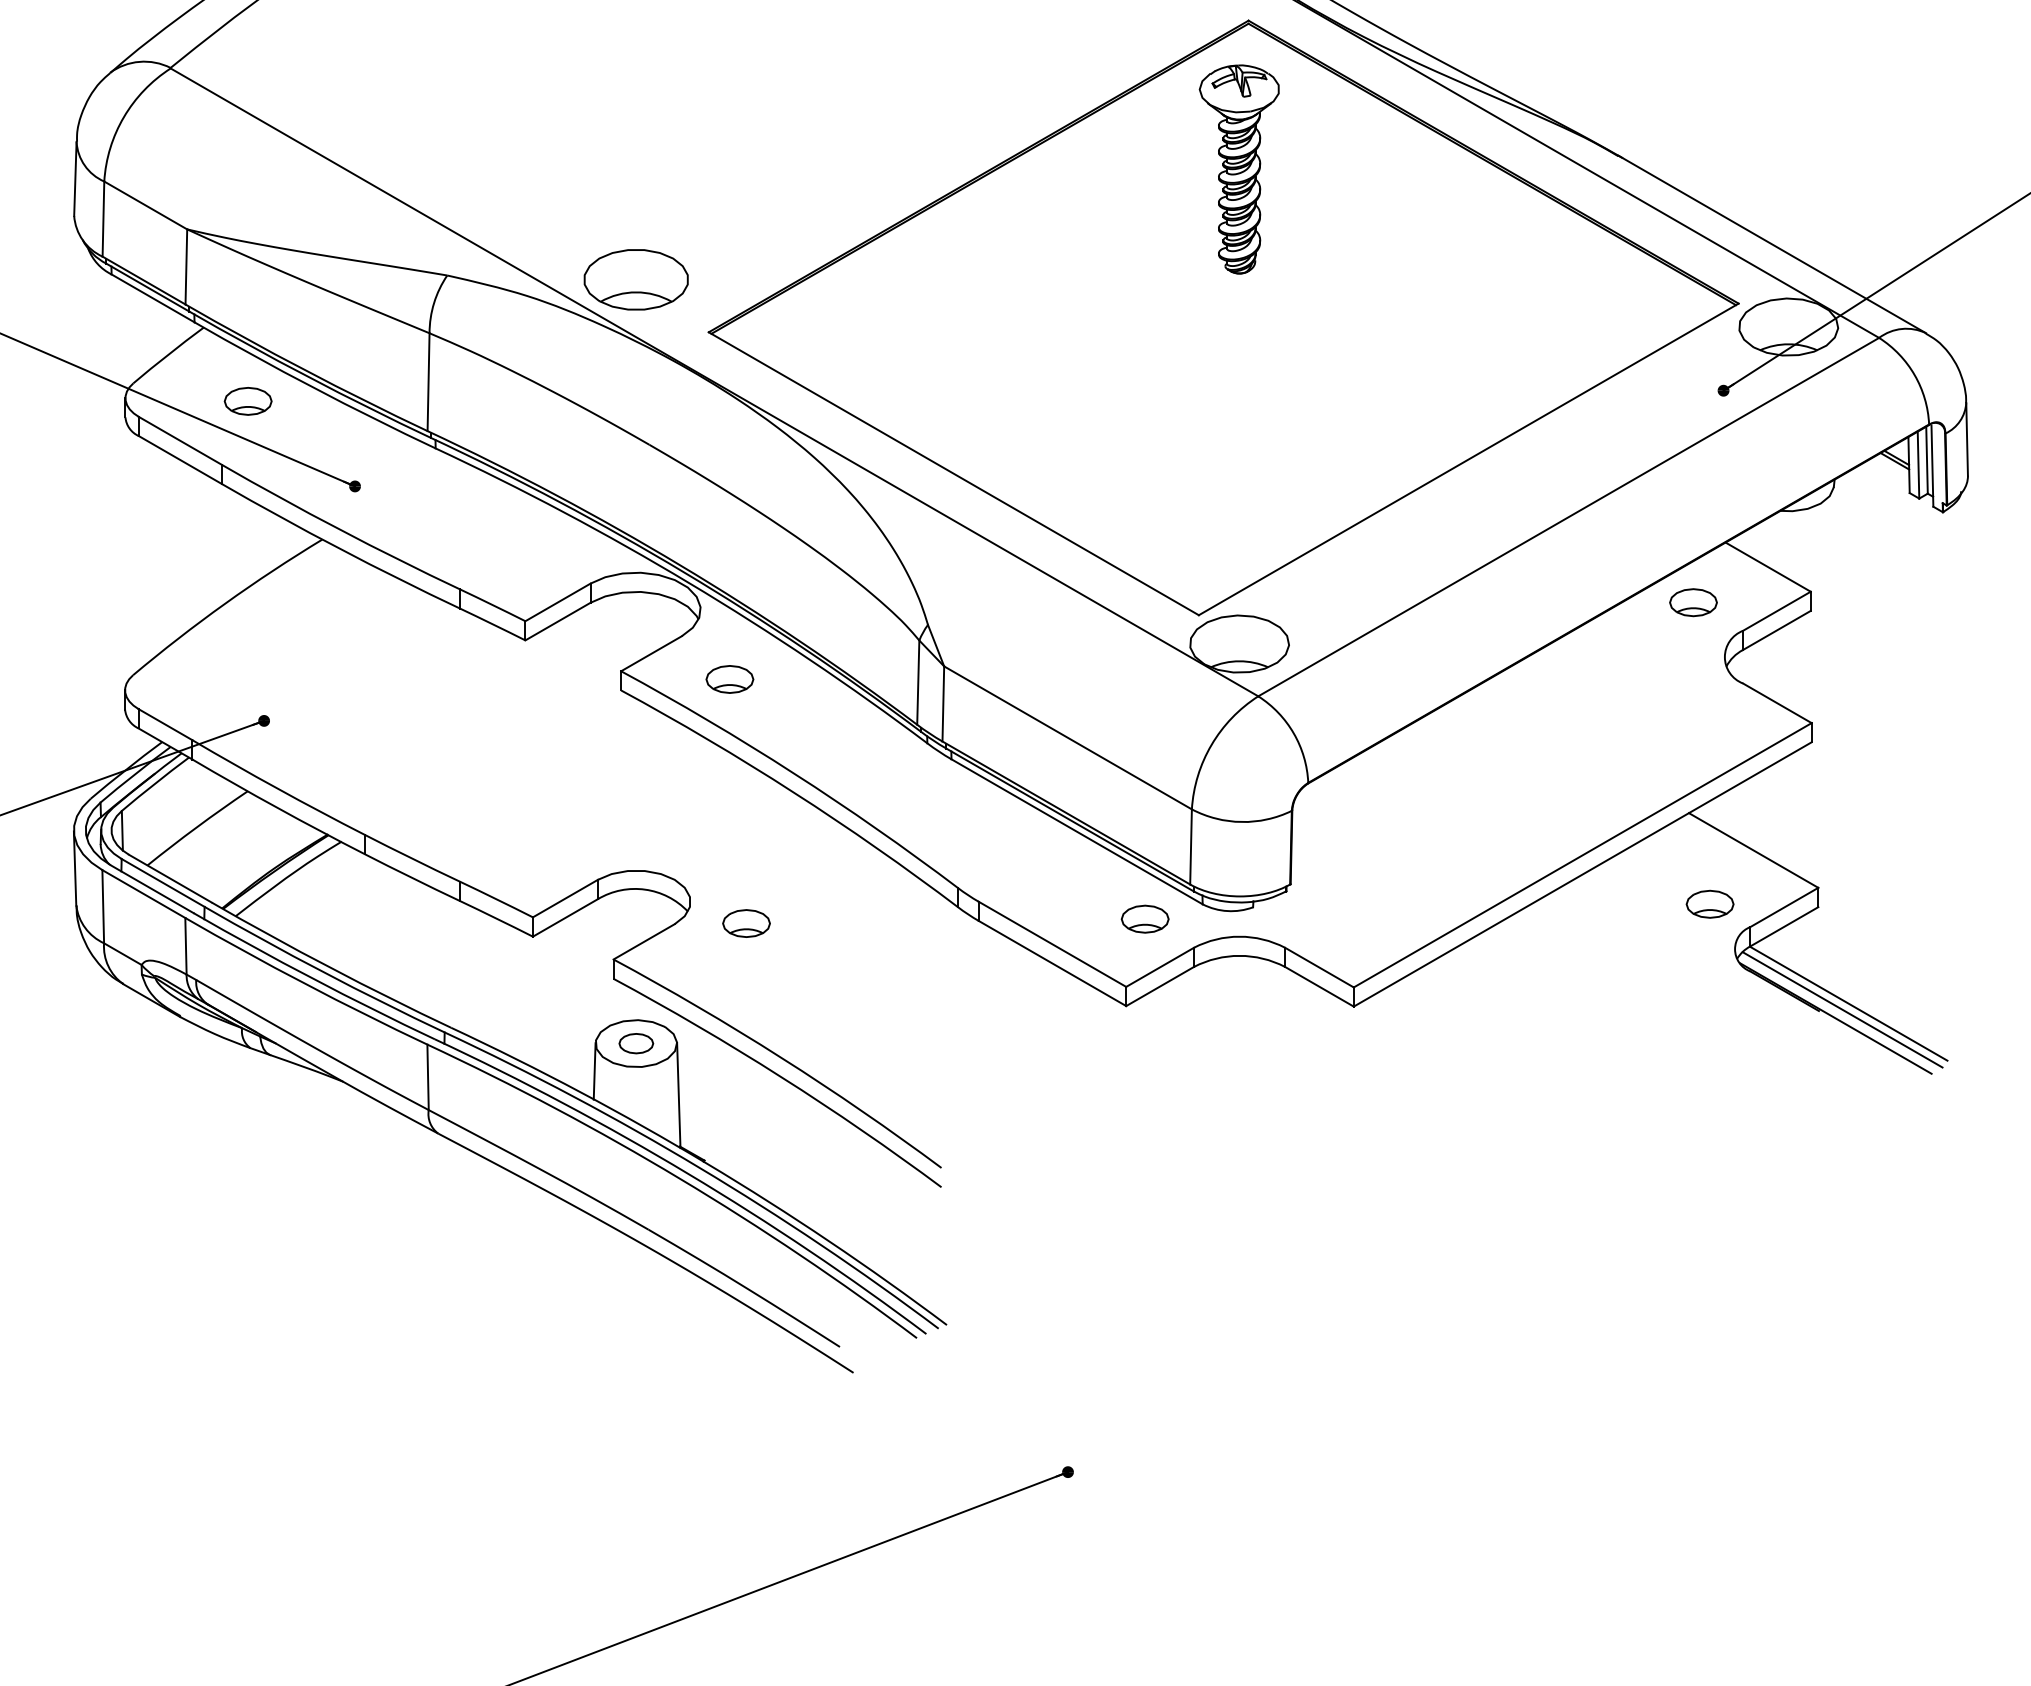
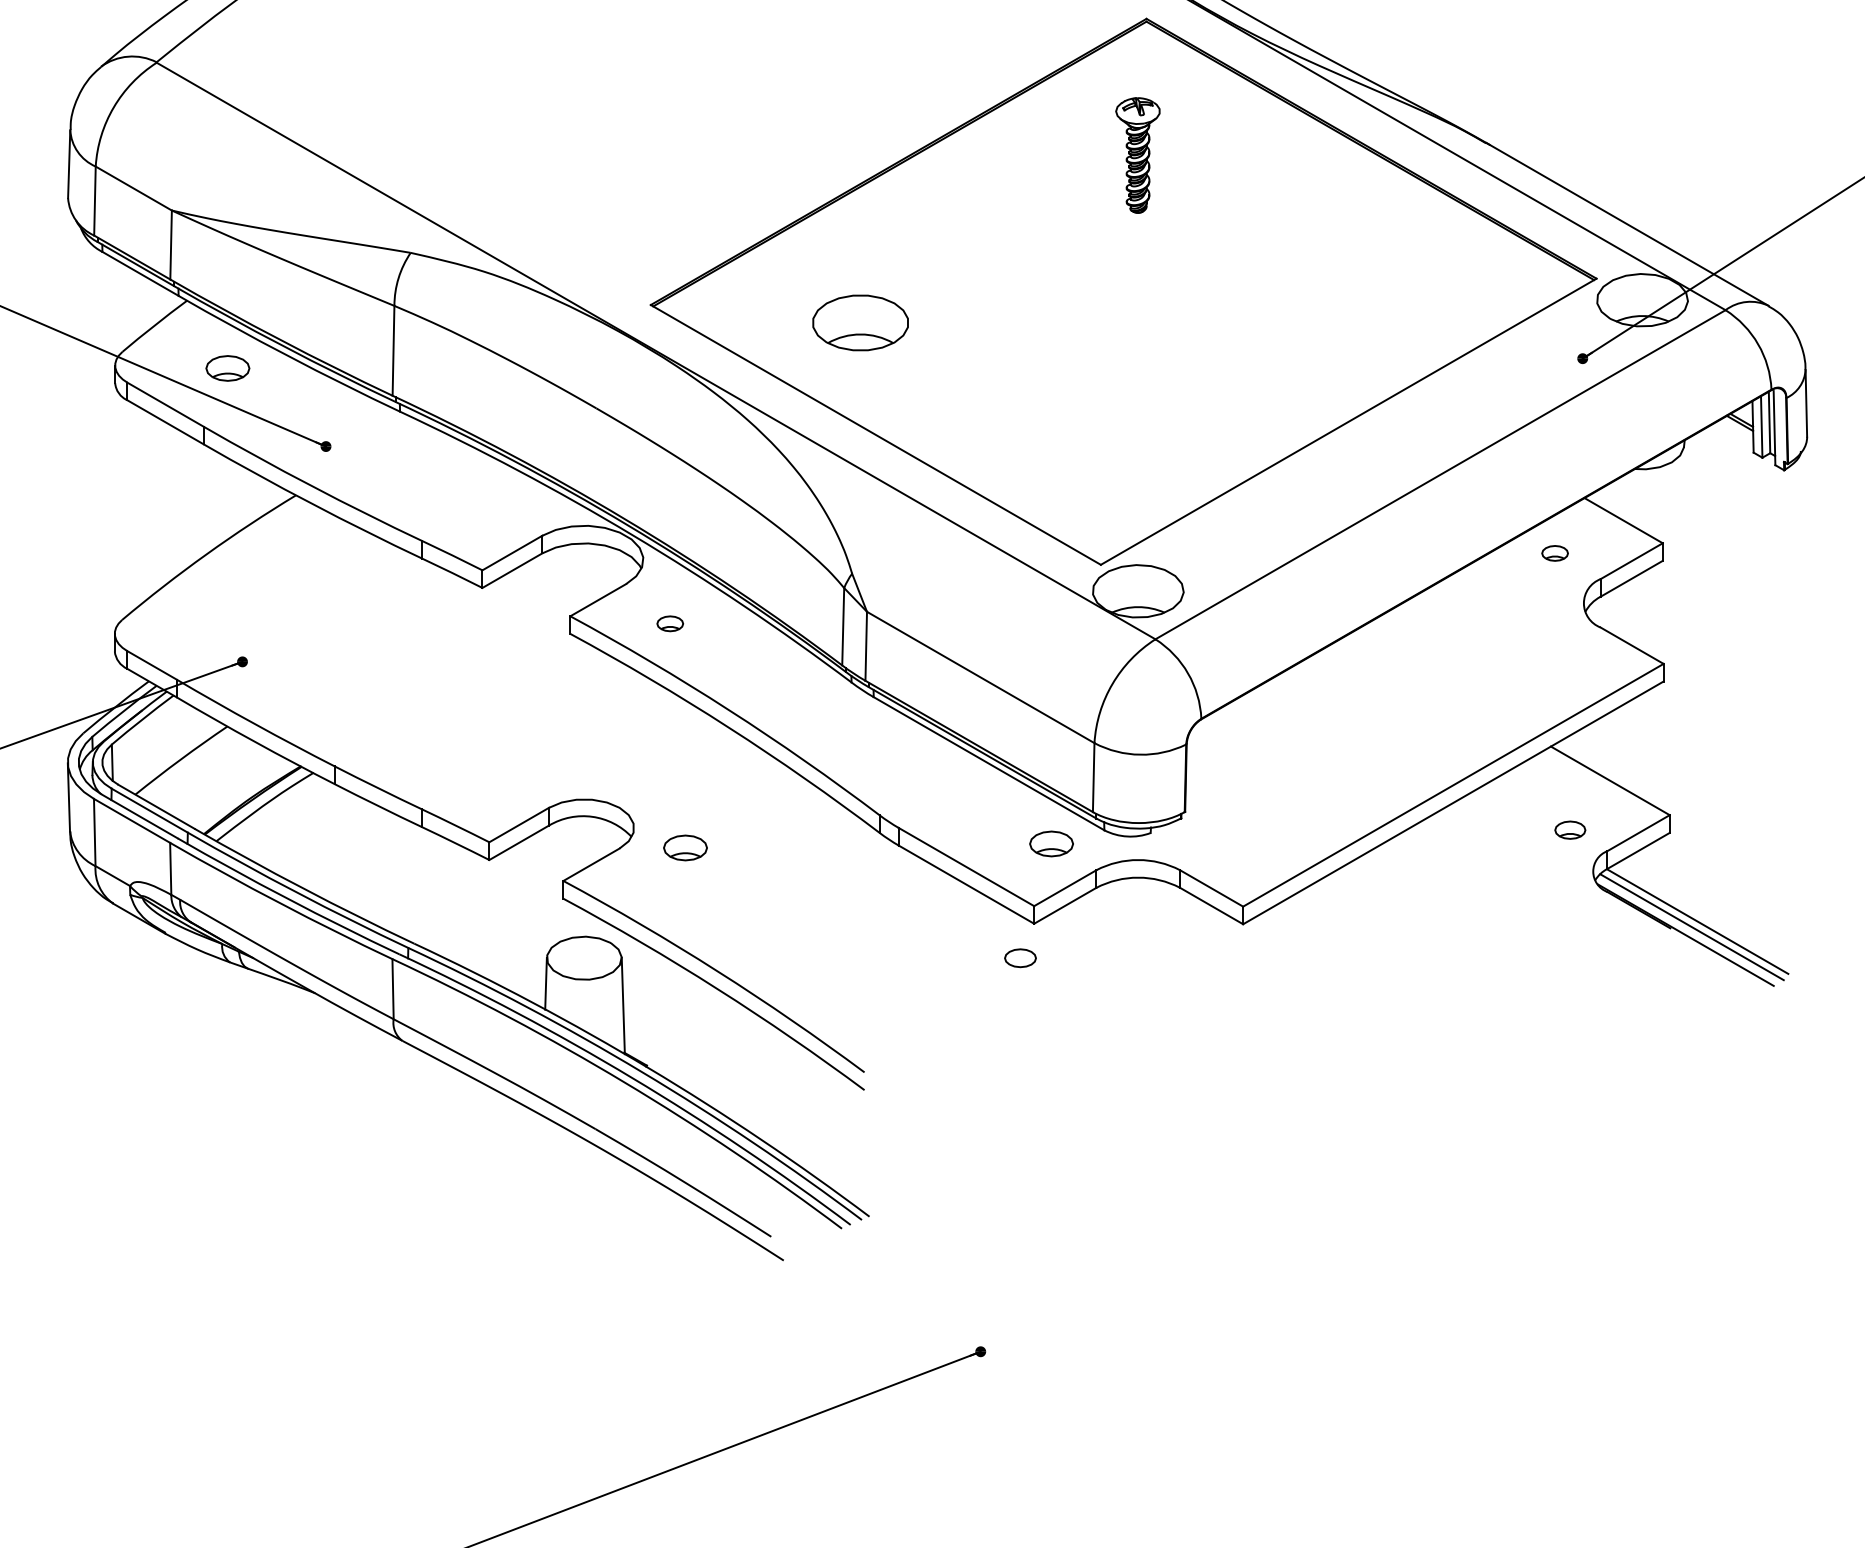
part: (1238, 169) -> (1137, 155), size x0.6
part: (635, 279) -> (859, 322), moved
part: (1693, 602) -> (1555, 553), size x0.6
part: (729, 679) -> (669, 623), size x0.6
part: (1709, 903) -> (1569, 829), size x0.7
part: (636, 1043) -> (1020, 958), moved

